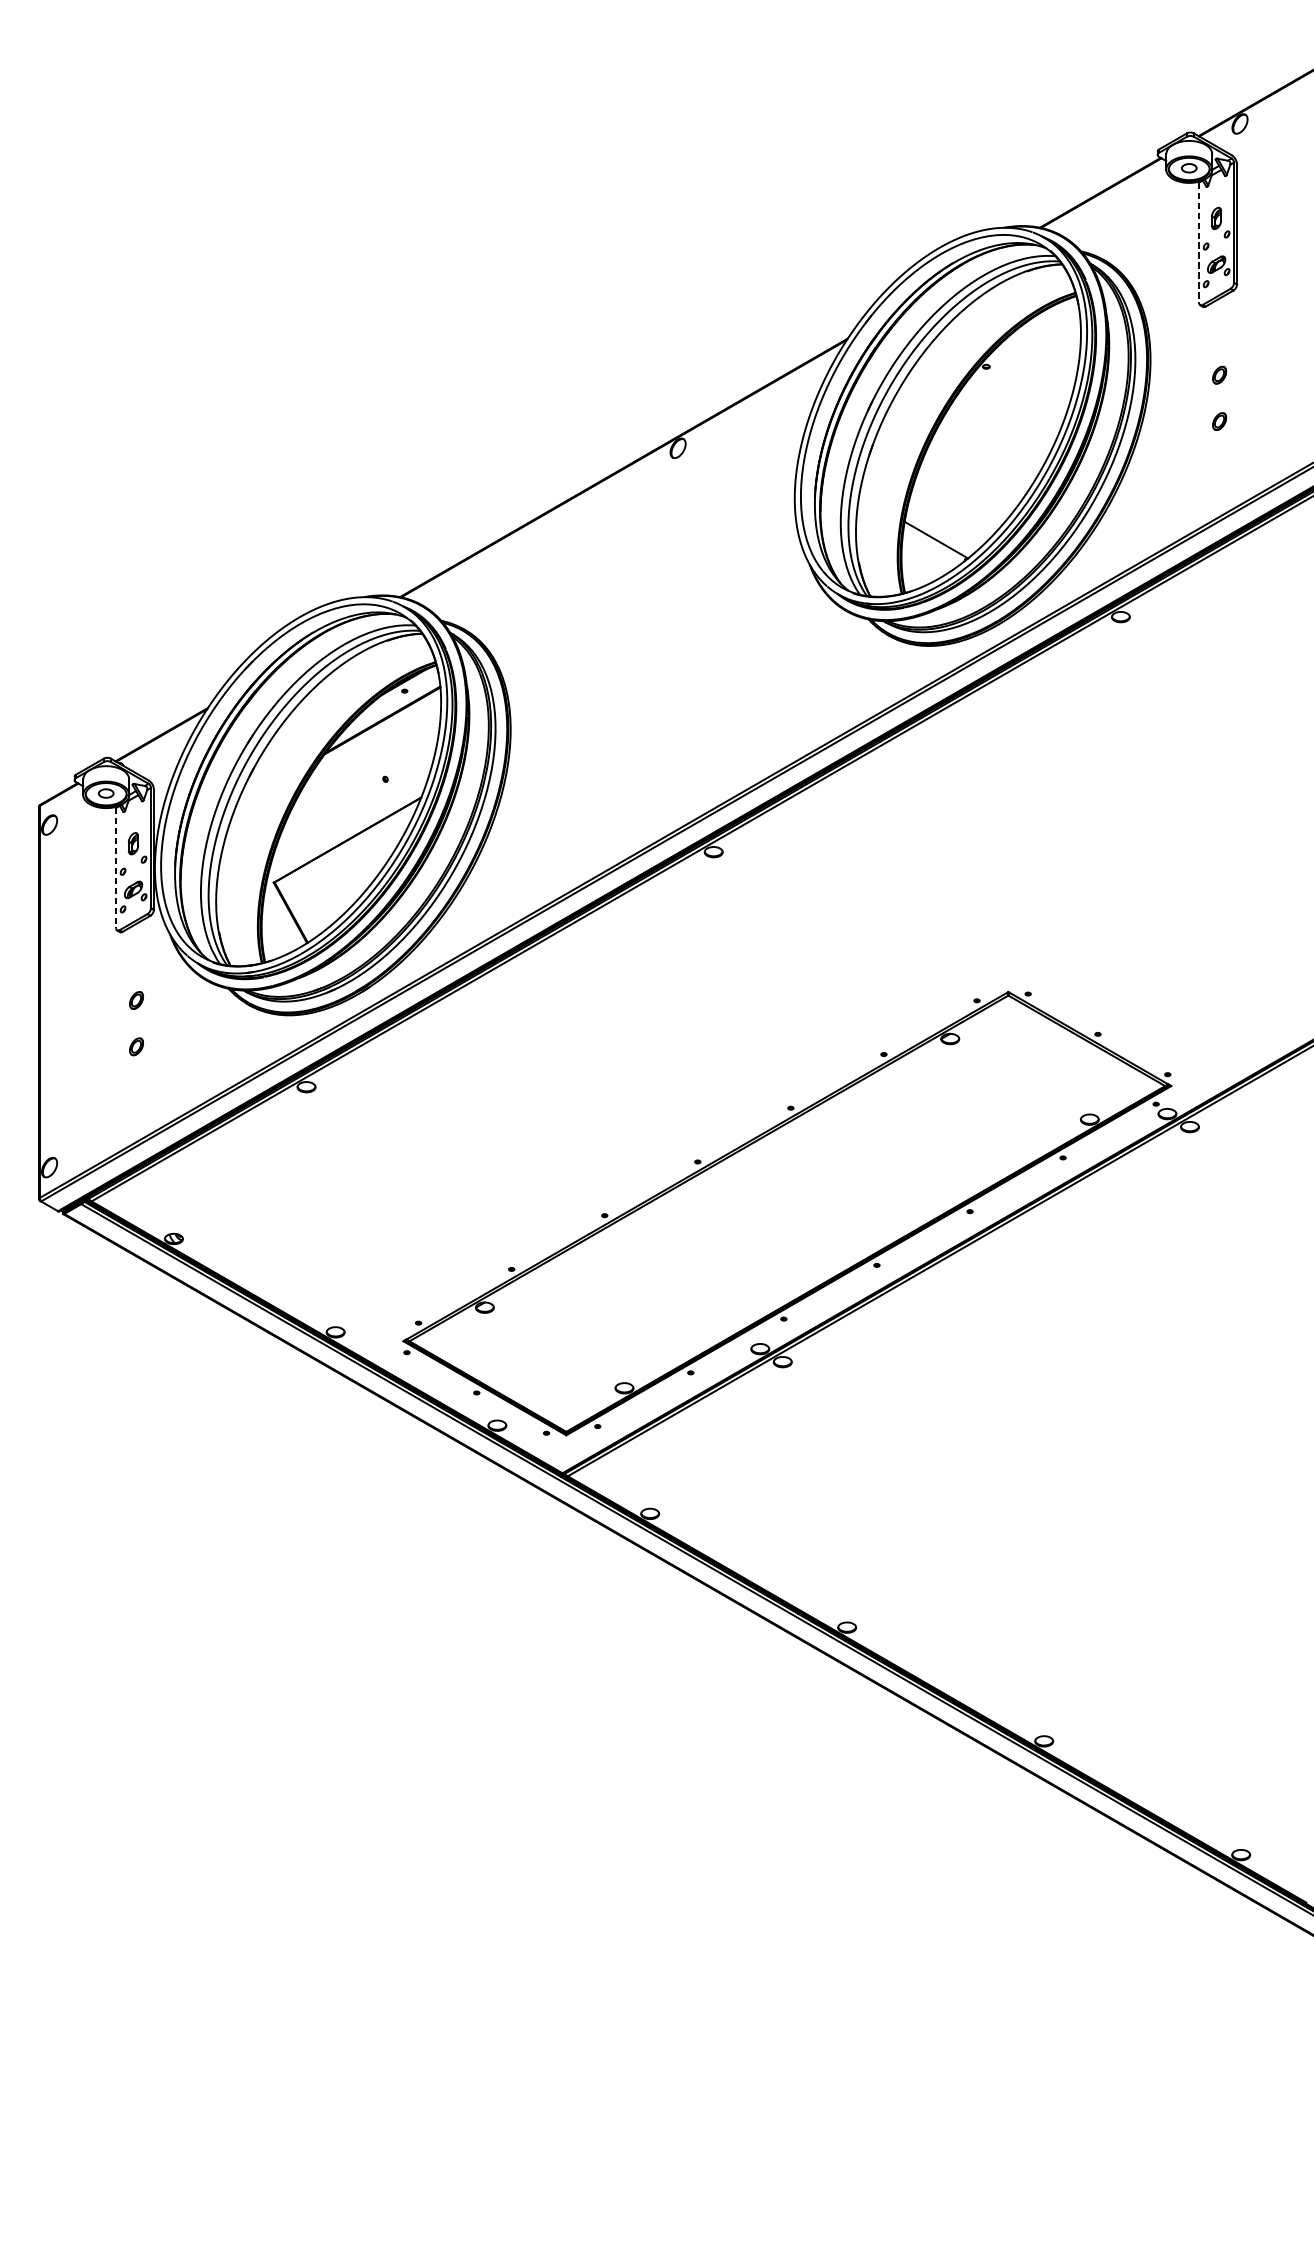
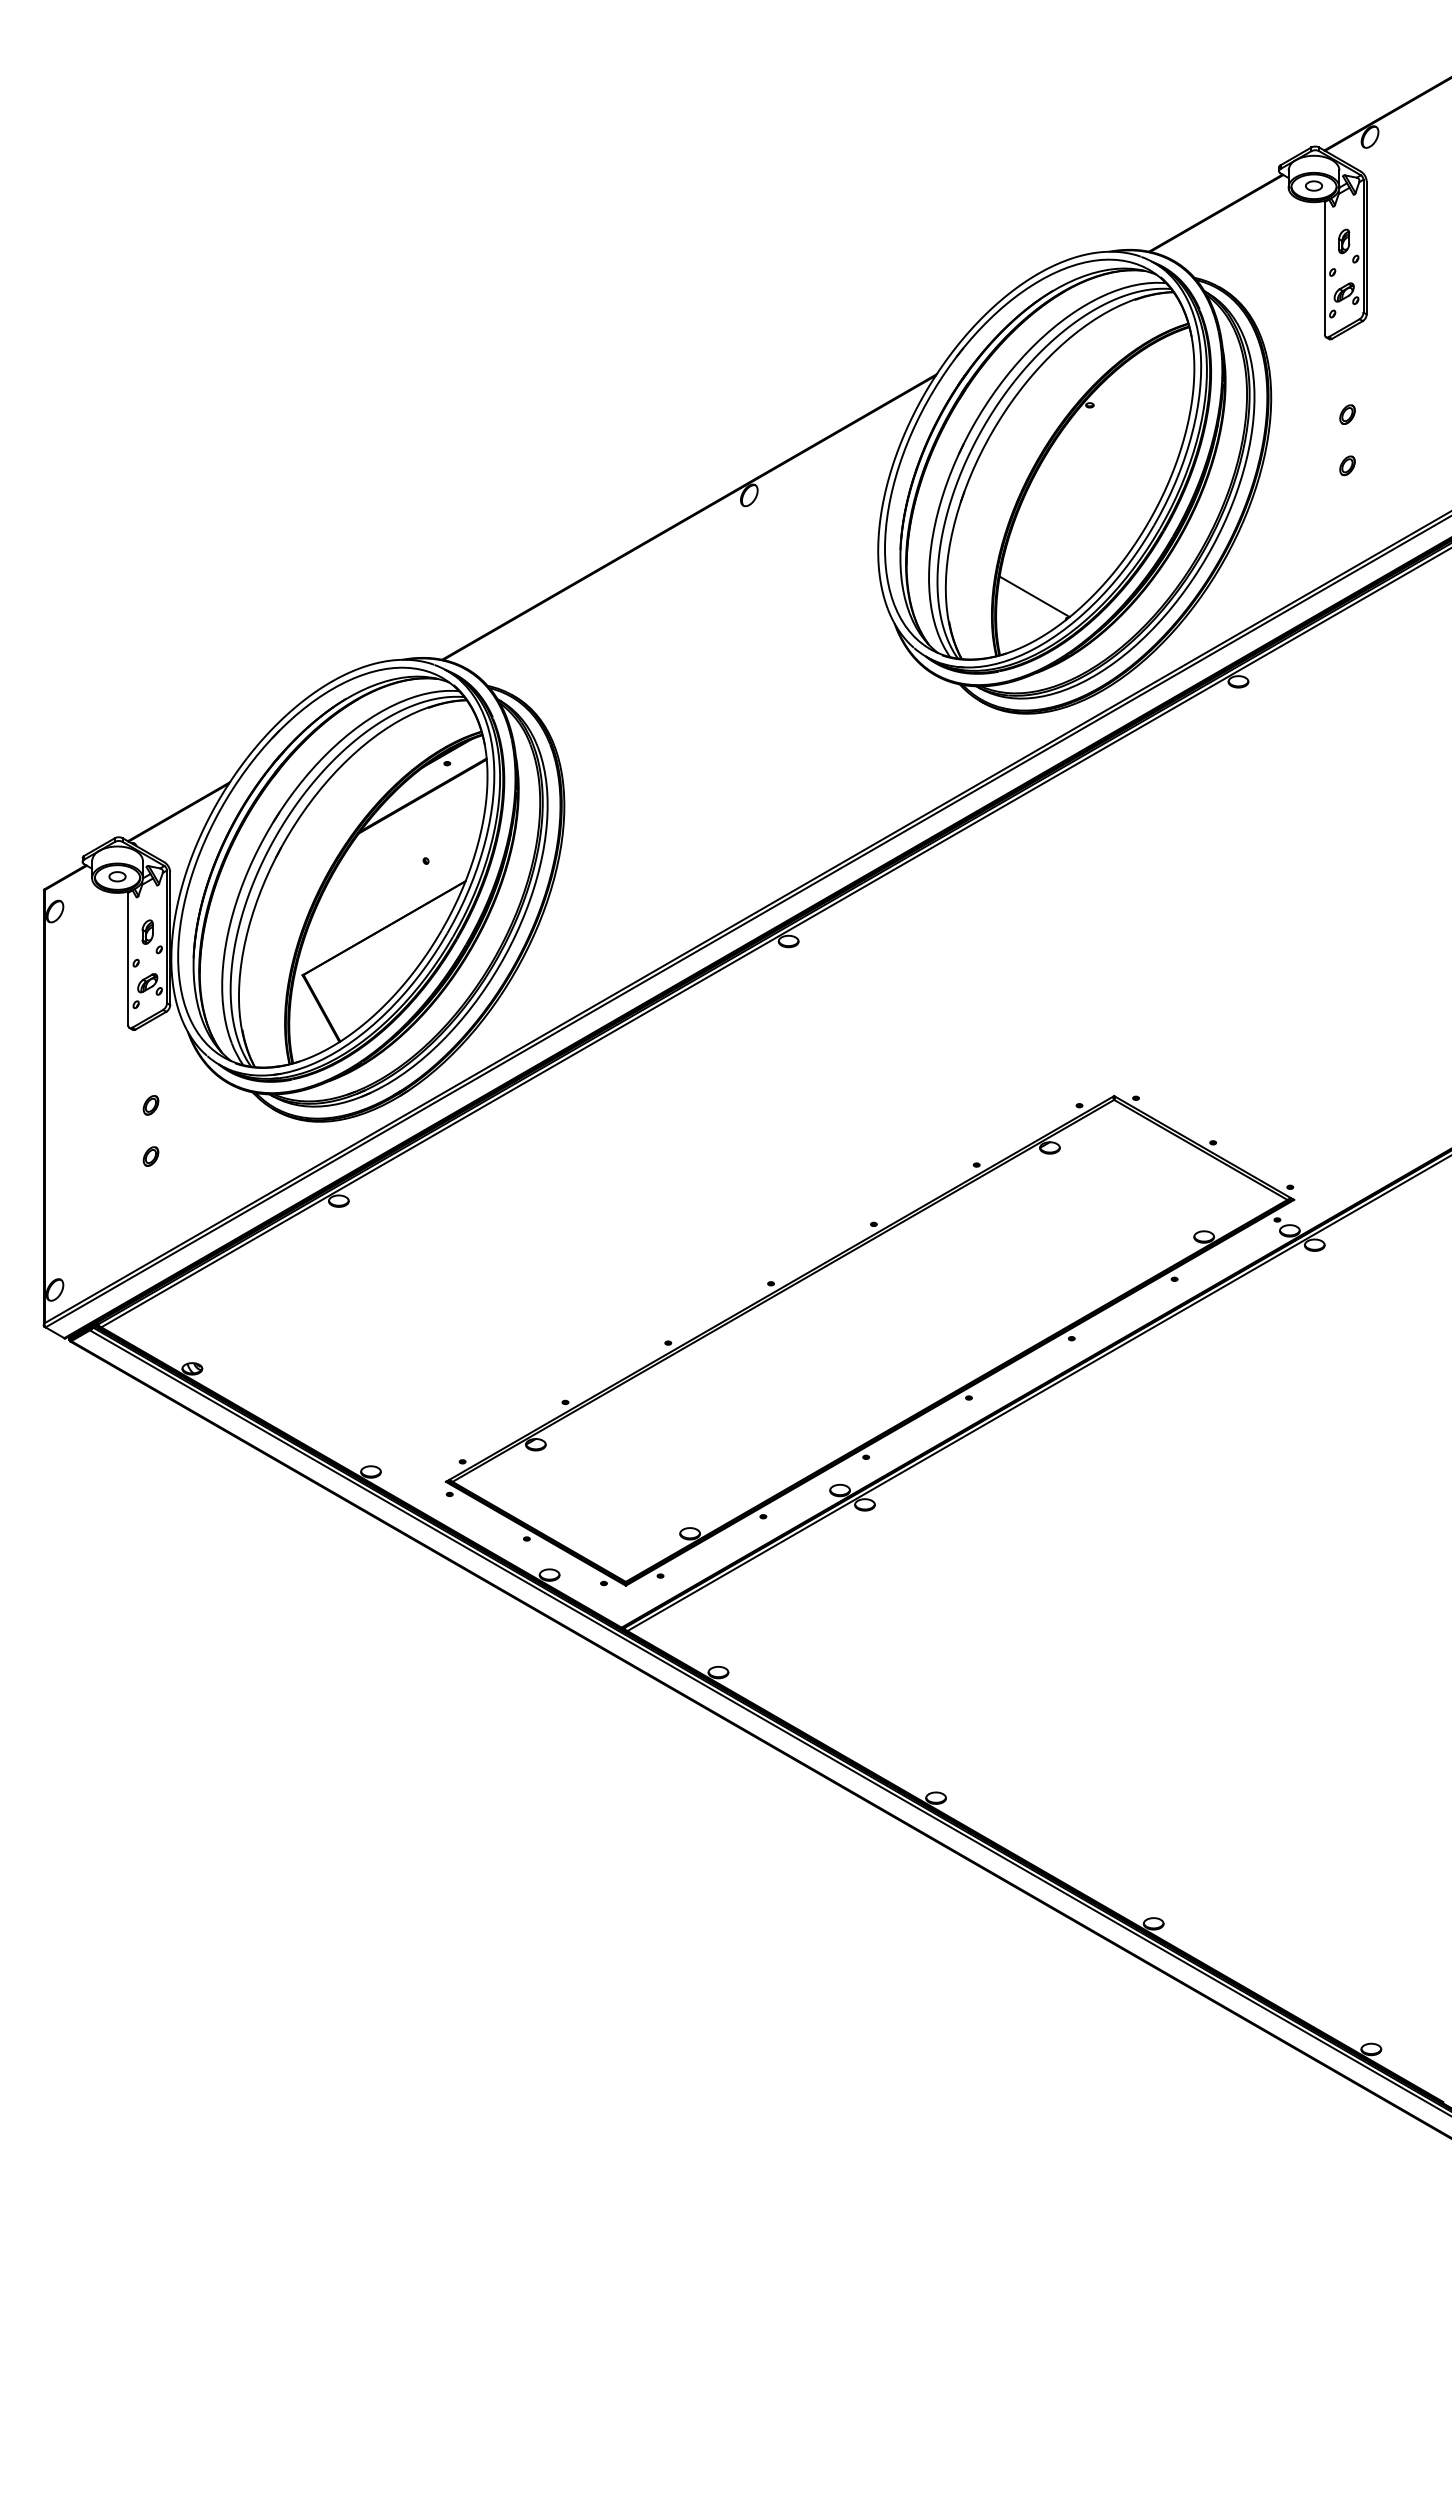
line: (1198, 242) -> (1324, 268), dashed -> solid
line: (116, 868) -> (128, 959), dashed -> solid

